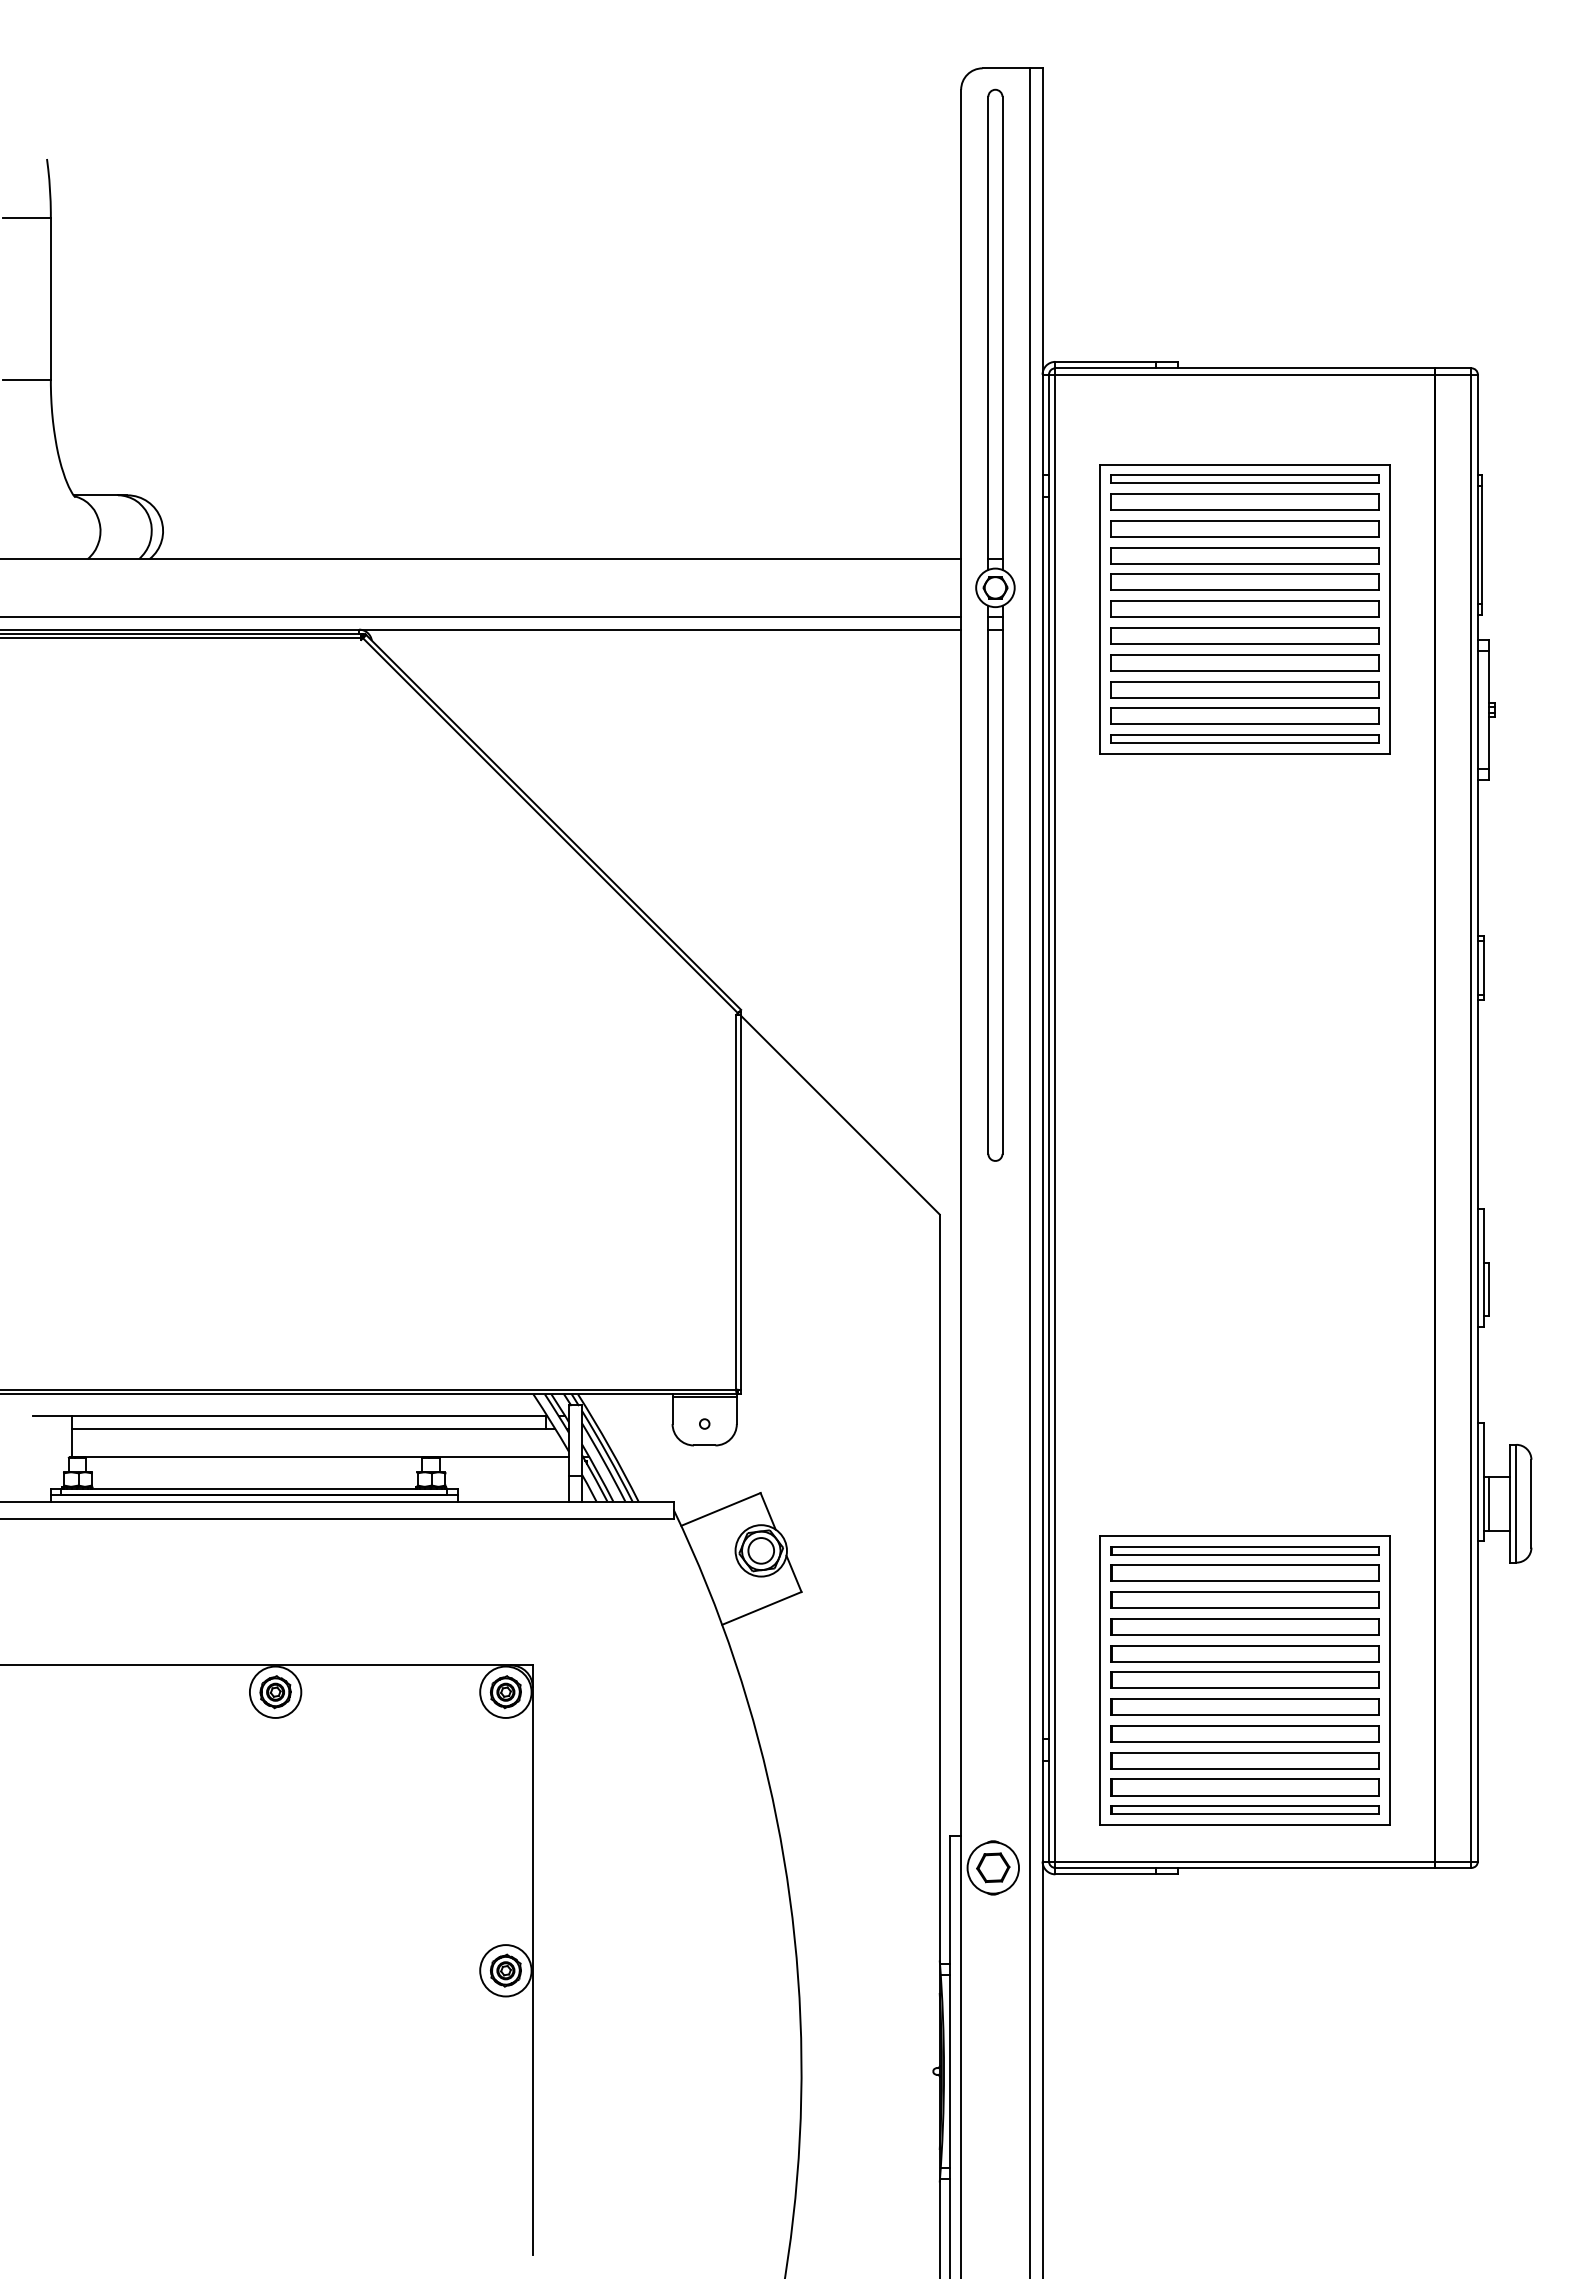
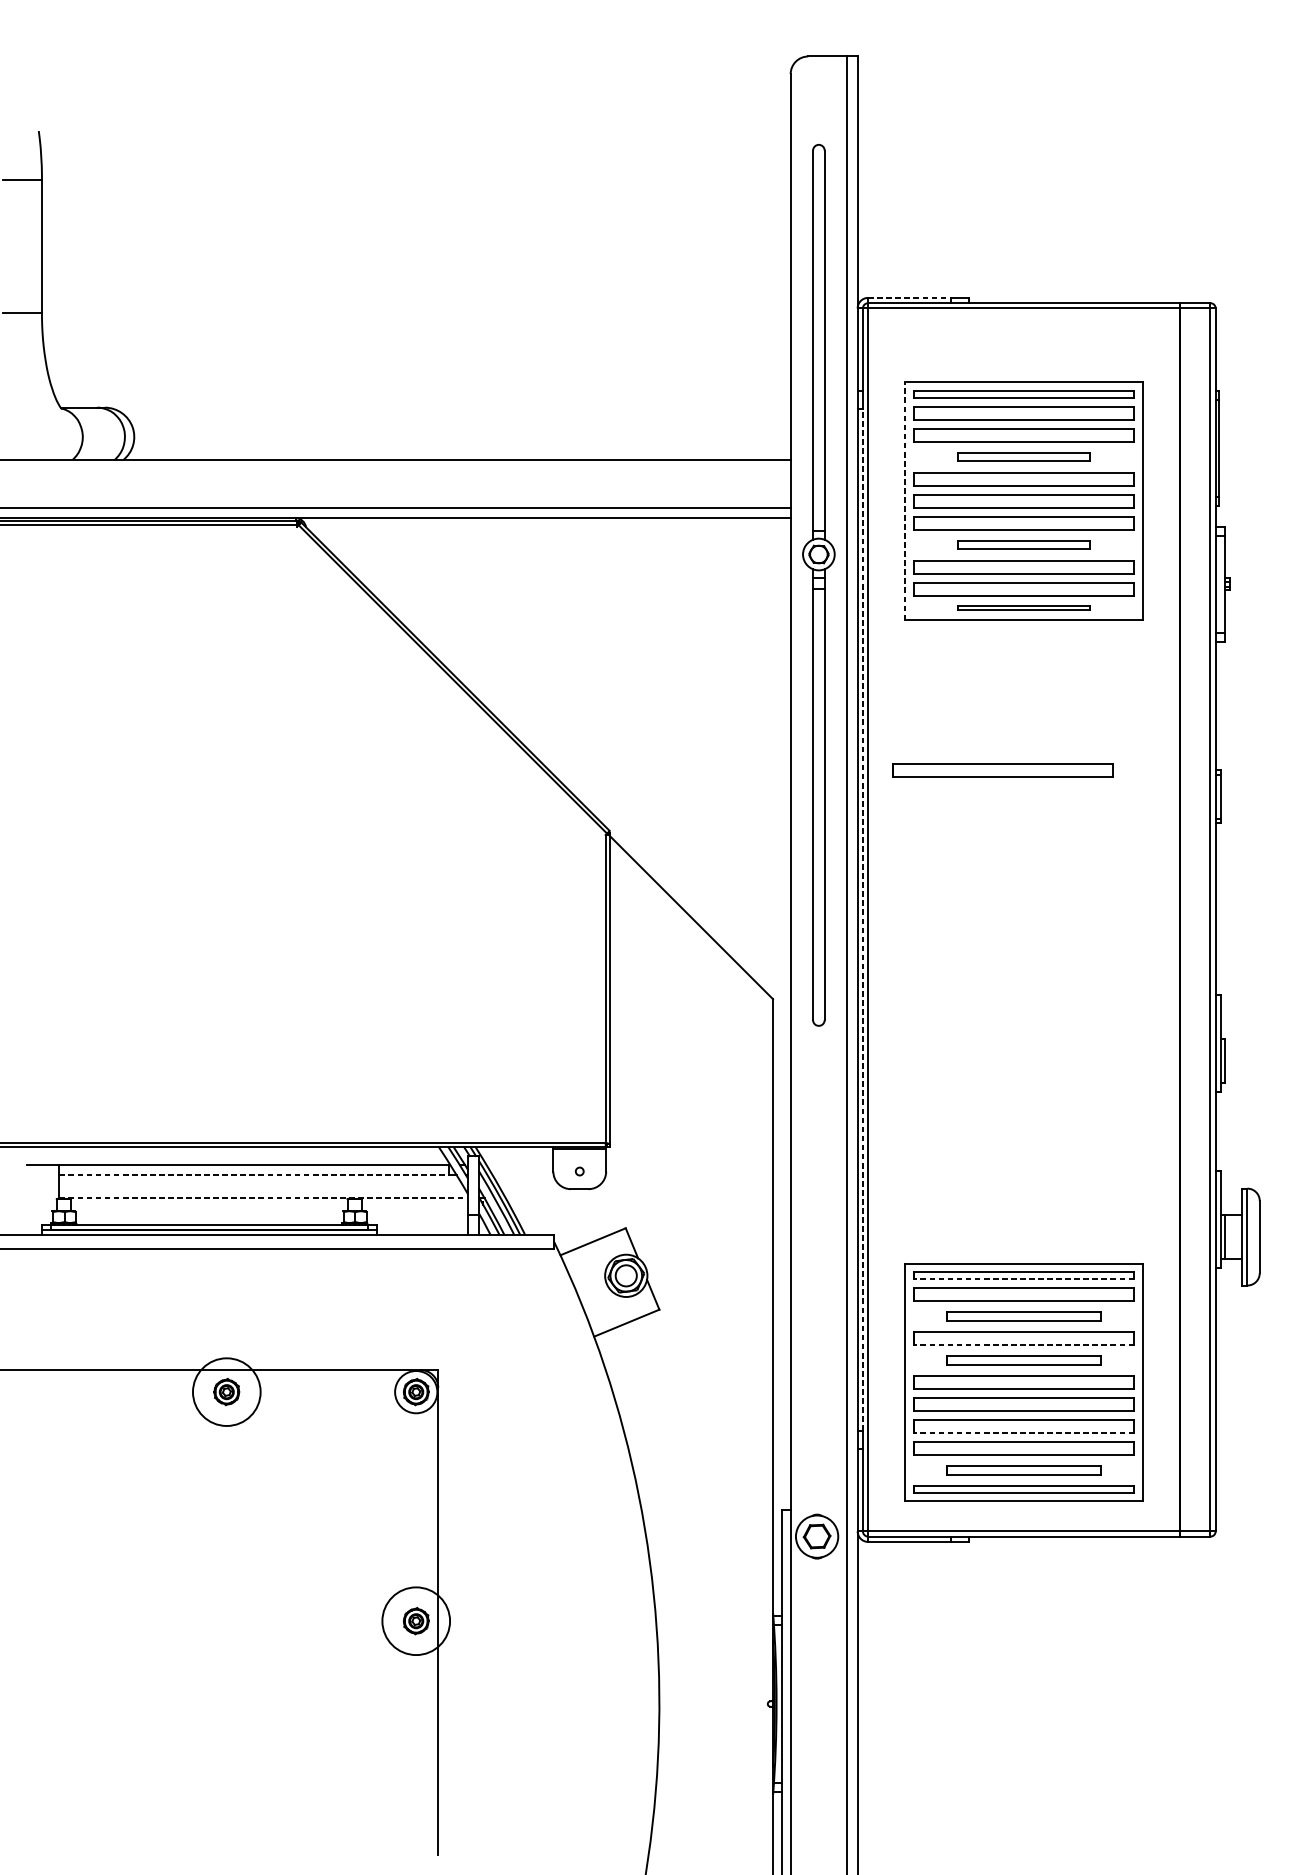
line: (1106, 361) -> (910, 297), solid -> dashed
part: (1244, 555) -> (1023, 457), size x0.6
line: (1100, 609) -> (905, 501), solid -> dashed
part: (995, 624) -> (818, 584), moved
part: (1244, 662) -> (1023, 545), size x0.6
part: (1244, 738) -> (1023, 607), size x0.6
part: (1218, 935) -> (1002, 769), added
line: (1048, 1117) -> (862, 919), solid -> dashed
line: (309, 1428) -> (254, 1175), solid -> dashed
line: (320, 1456) -> (263, 1198), solid -> dashed
line: (1245, 1554) -> (1024, 1278), solid -> dashed
part: (1244, 1599) -> (1023, 1315), size x0.7
line: (1245, 1634) -> (1024, 1344), solid -> dashed
part: (1244, 1653) -> (1023, 1360), size x0.7
circle: (275, 1691) -> (226, 1391), size x1.6
line: (1245, 1741) -> (1024, 1432), solid -> dashed
part: (1244, 1787) -> (1023, 1470), size x0.7
circle: (505, 1970) -> (415, 1620), size x1.6

